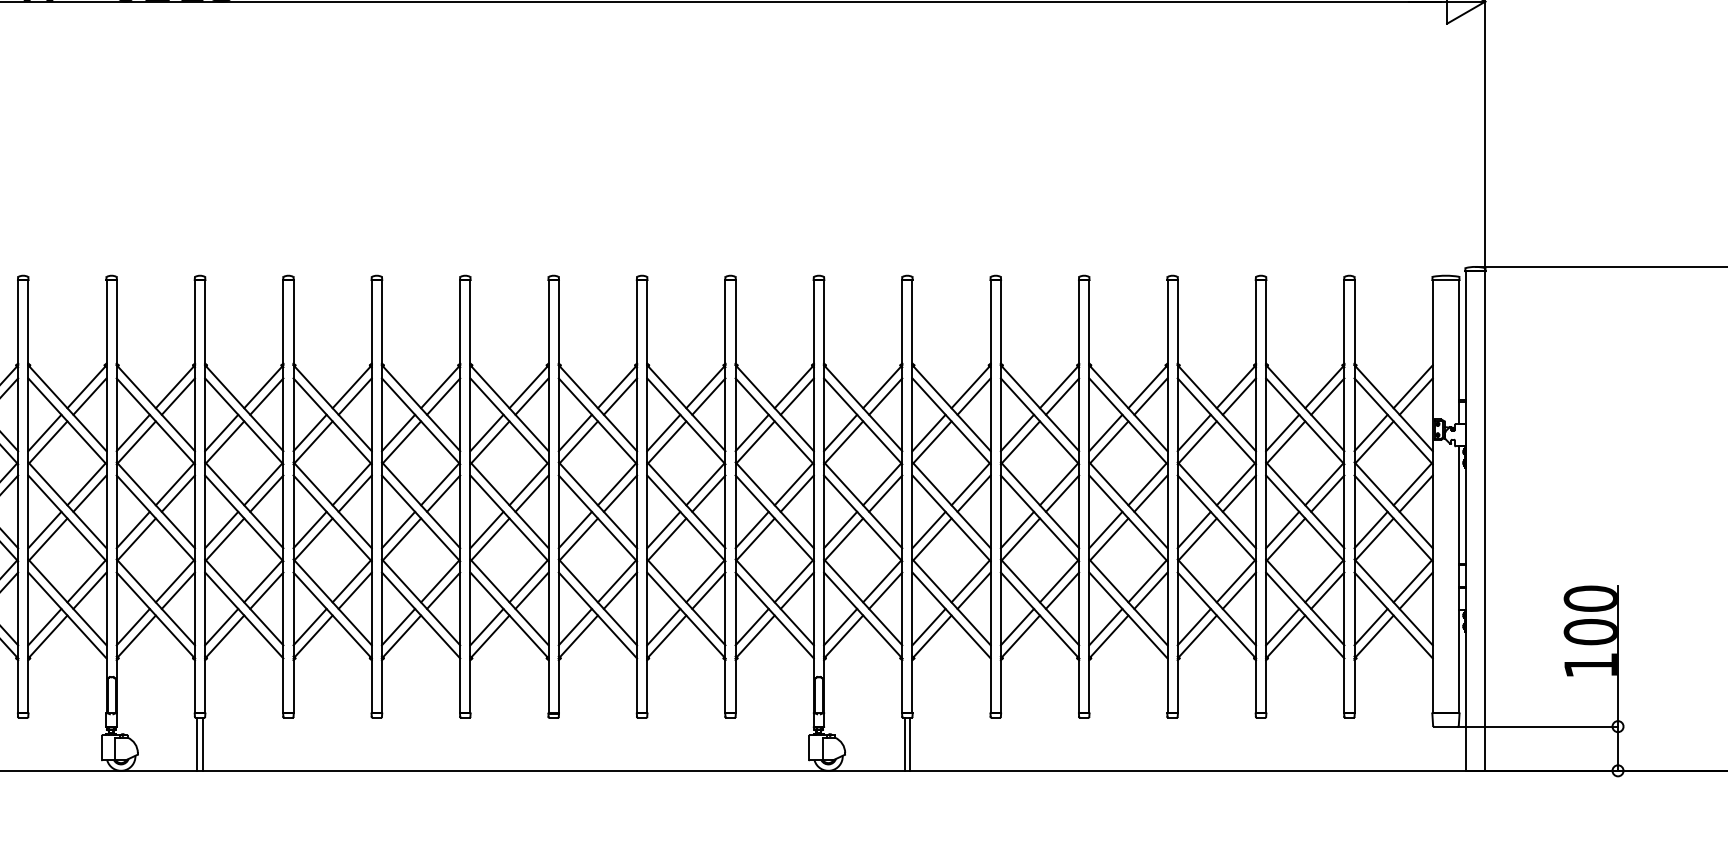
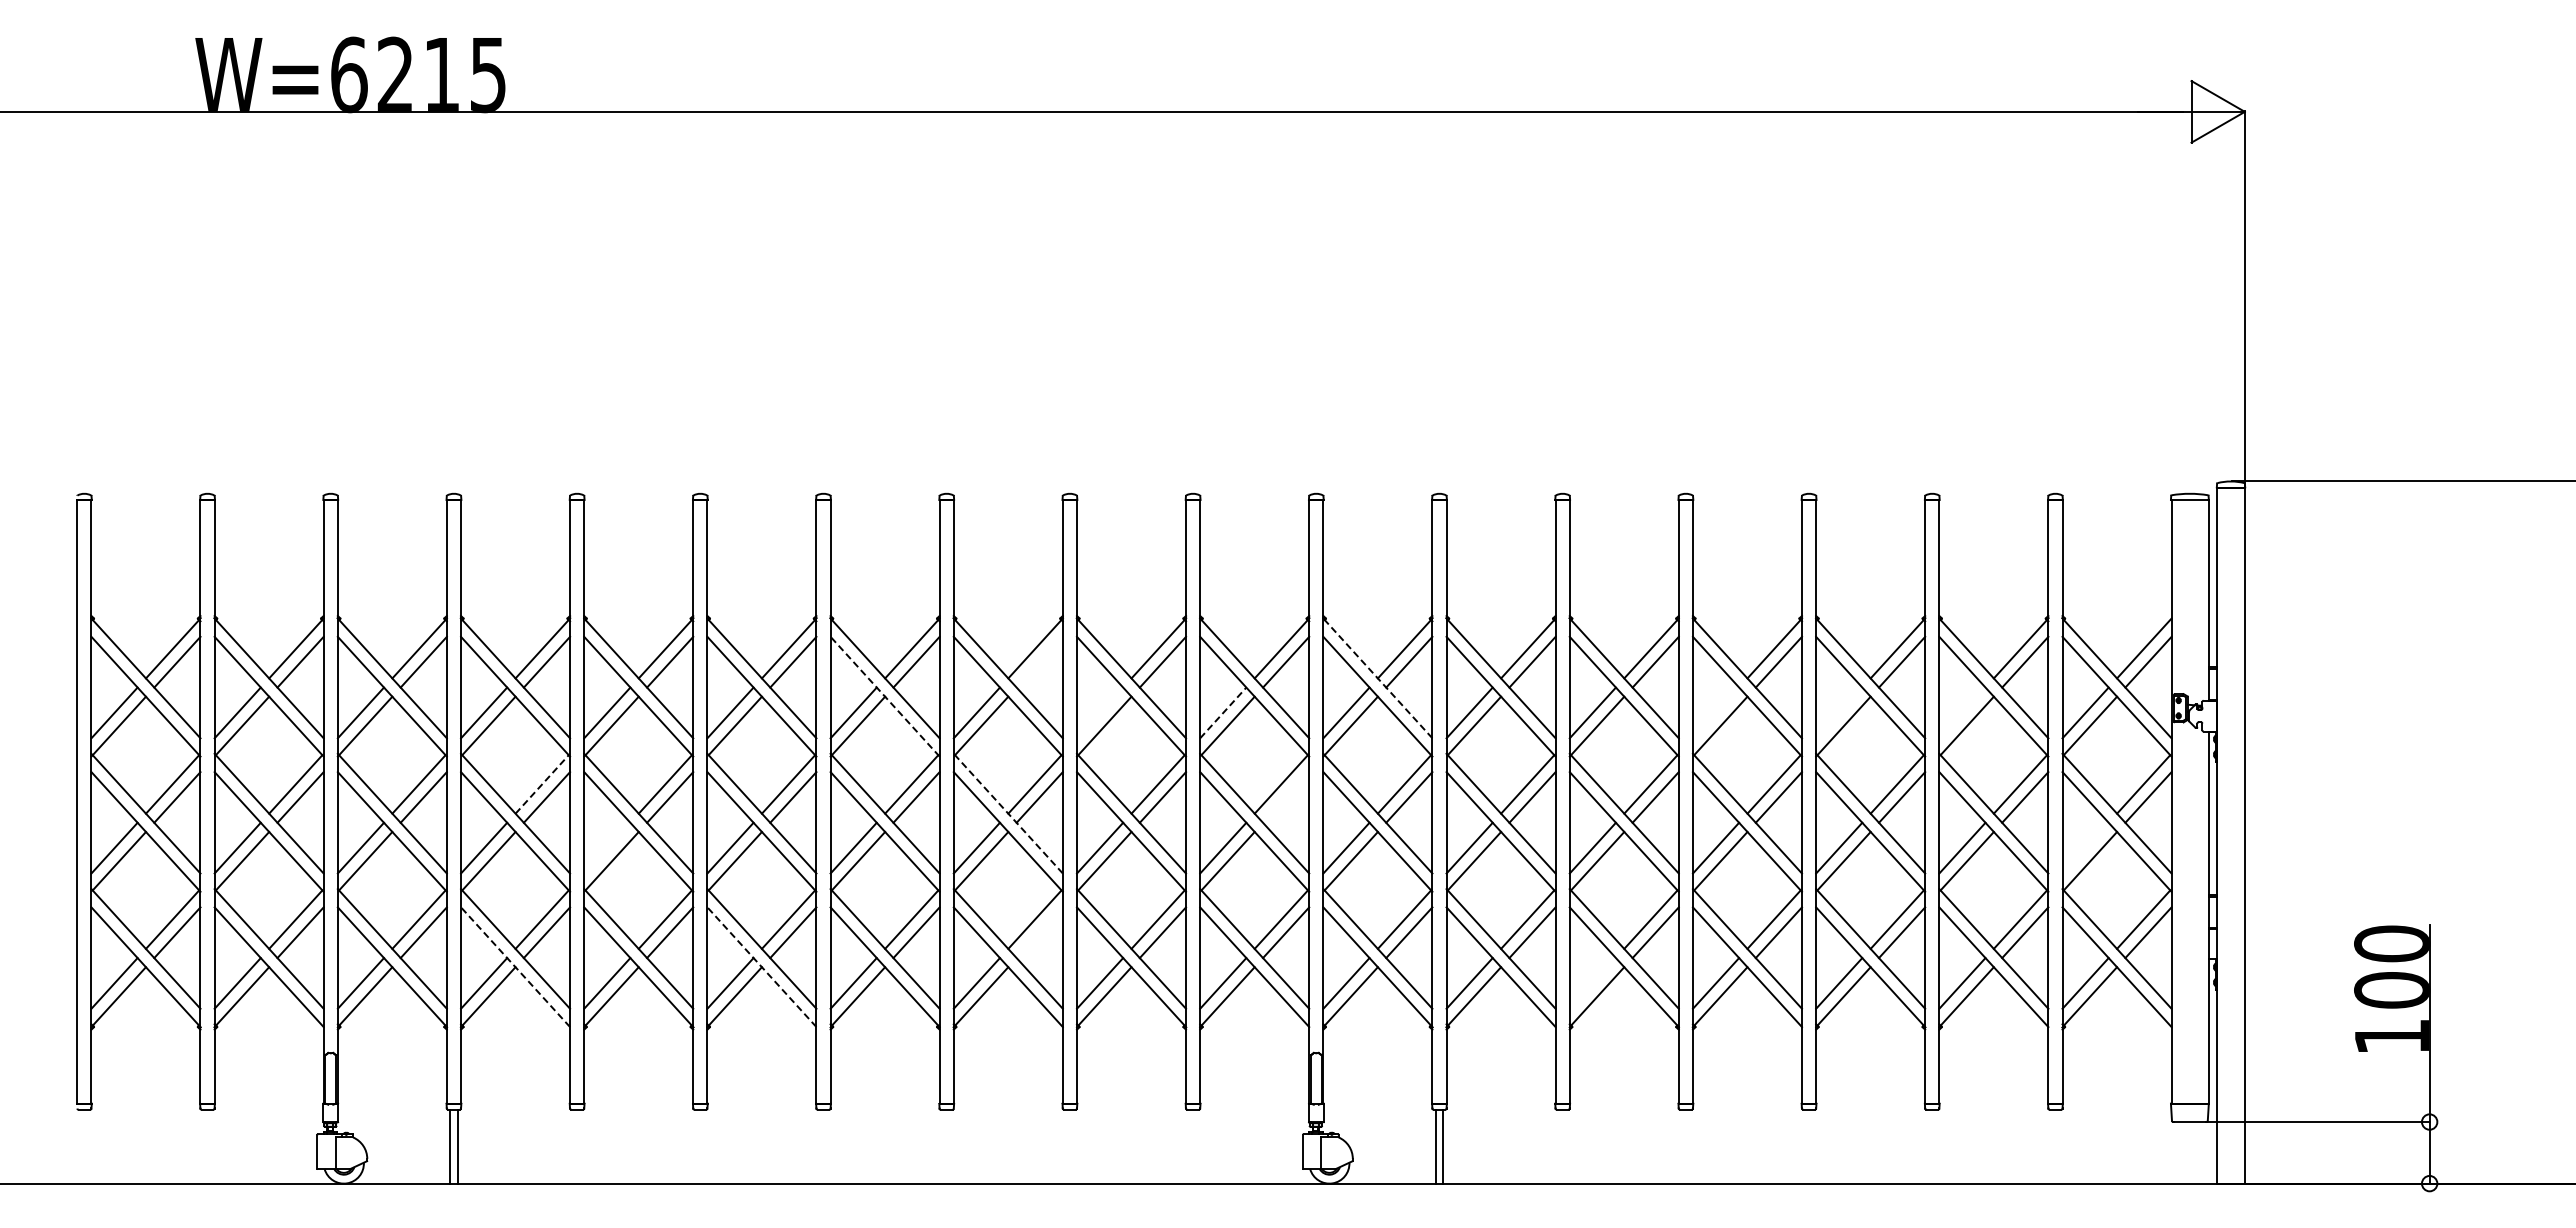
line: (620, 396) -> (1039, 661), removed
line: (862, 408) -> (1377, 678), solid -> dashed
line: (509, 421) -> (885, 696), solid -> dashed
line: (664, 432) -> (1100, 712), removed
line: (752, 432) -> (1223, 712), solid -> dashed
line: (1105, 432) -> (1715, 712), removed
line: (1194, 432) -> (1839, 712), removed
line: (1282, 432) -> (1962, 712), removed
line: (263, 484) -> (542, 784), solid -> dashed
line: (797, 493) -> (1286, 797), removed
line: (598, 505) -> (1008, 813), solid -> dashed
line: (310, 529) -> (607, 847), removed
line: (1371, 529) -> (2085, 847), removed
line: (620, 590) -> (1039, 932), removed
line: (244, 615) -> (515, 967), solid -> dashed
line: (420, 615) -> (761, 967), solid -> dashed
line: (1017, 627) -> (1592, 983), removed

